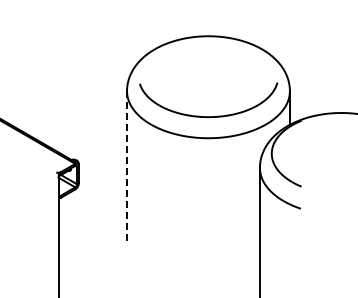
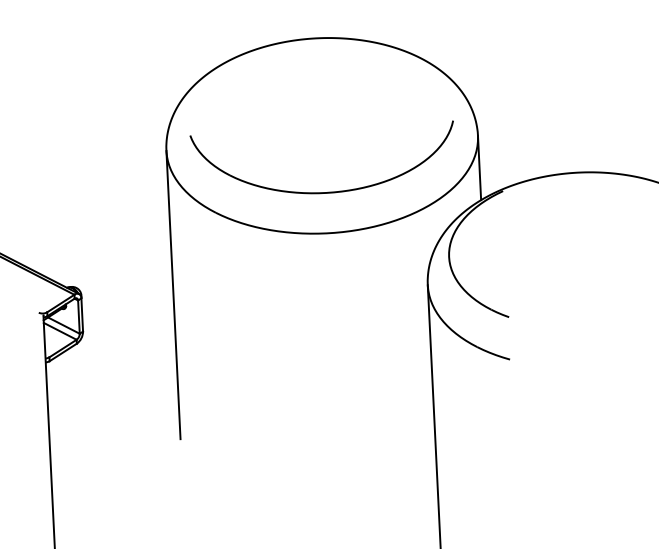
line: (127, 167) -> (174, 296), dashed -> solid

